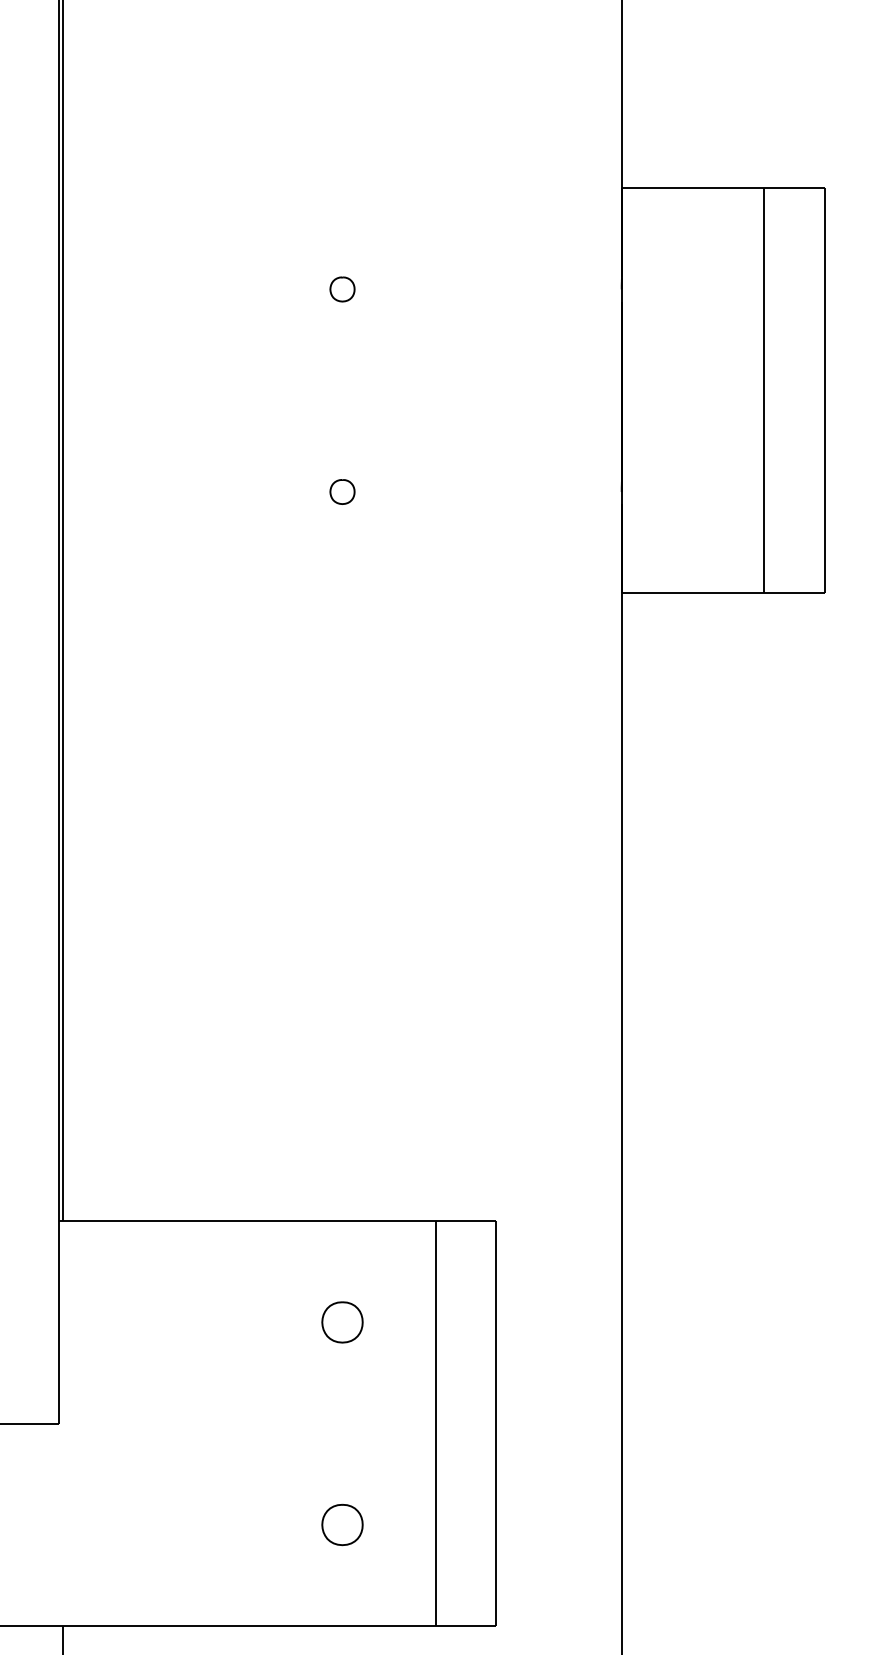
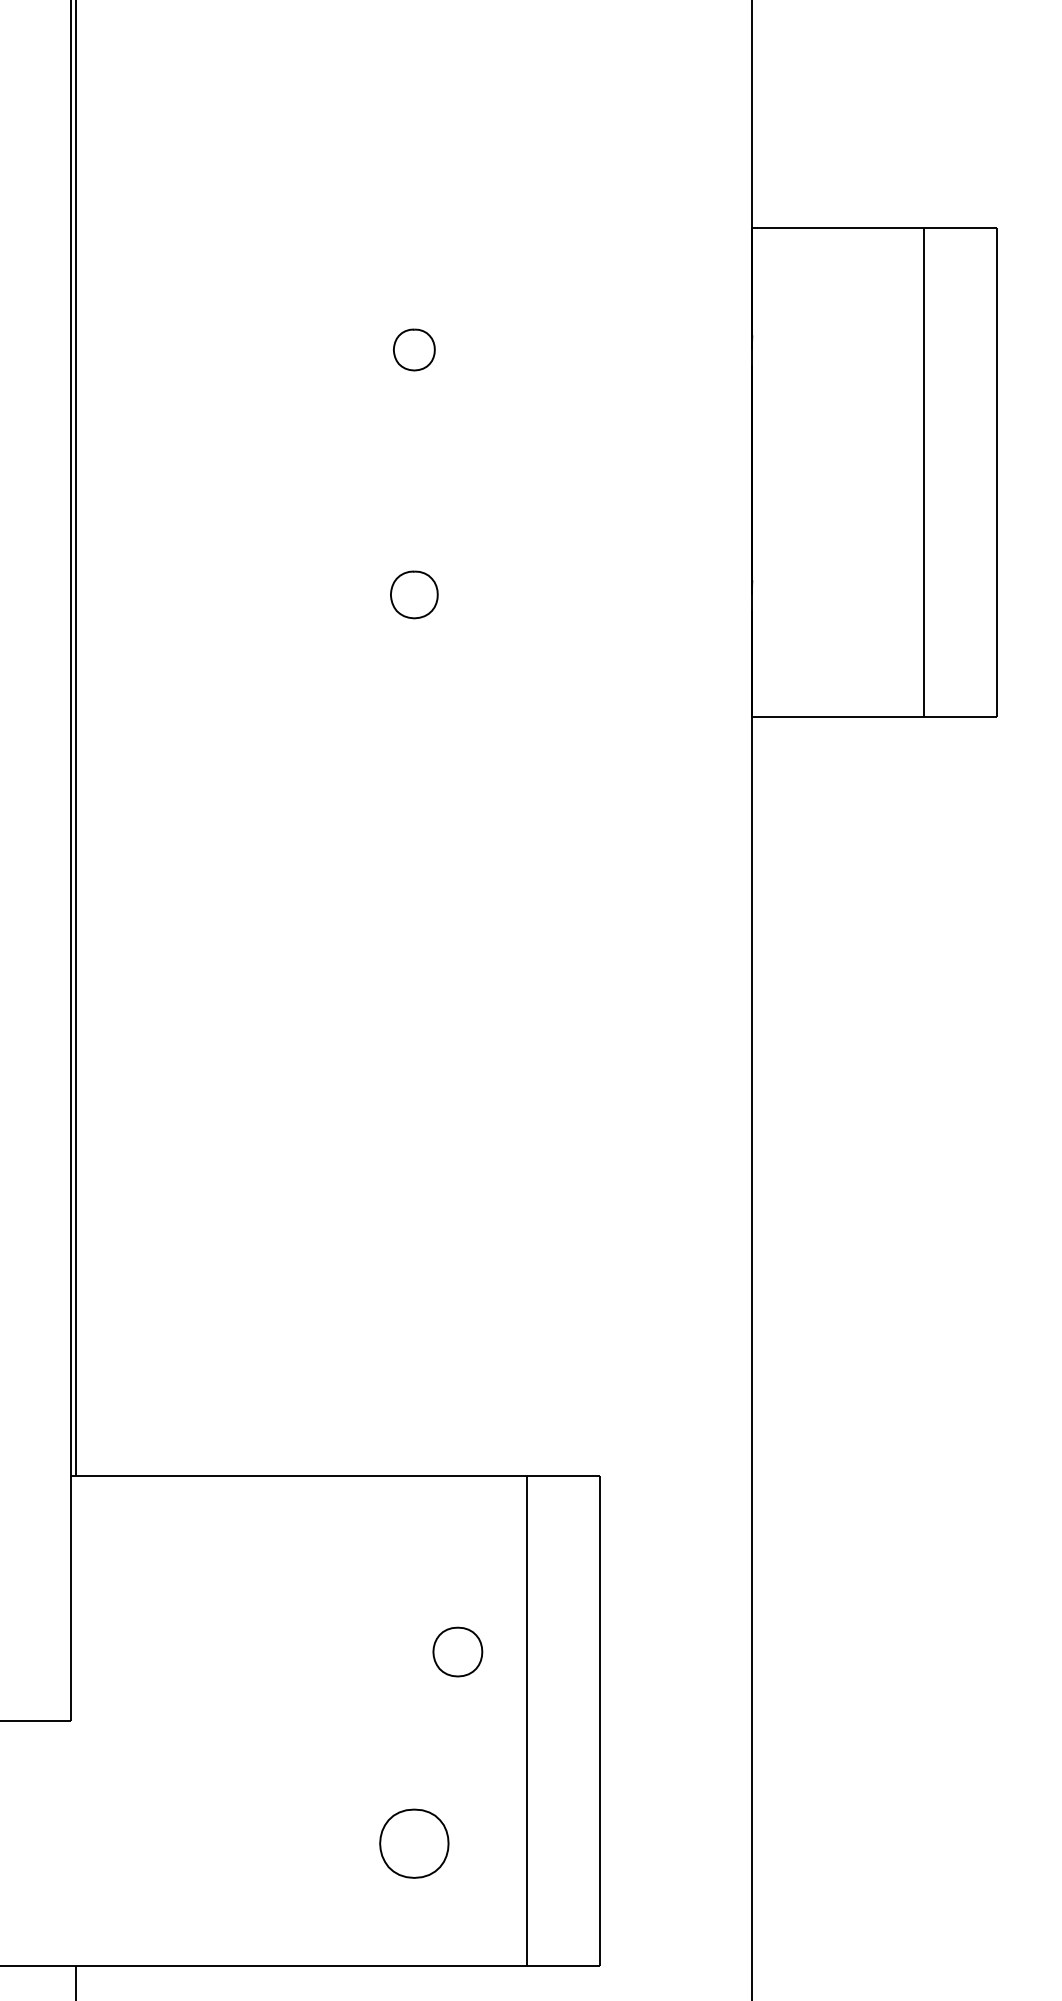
part: (342, 289) -> (414, 350), size x1.4
part: (342, 491) -> (414, 594), size x1.6
part: (342, 1322) -> (457, 1652), moved
part: (342, 1524) -> (414, 1843), size x1.4

